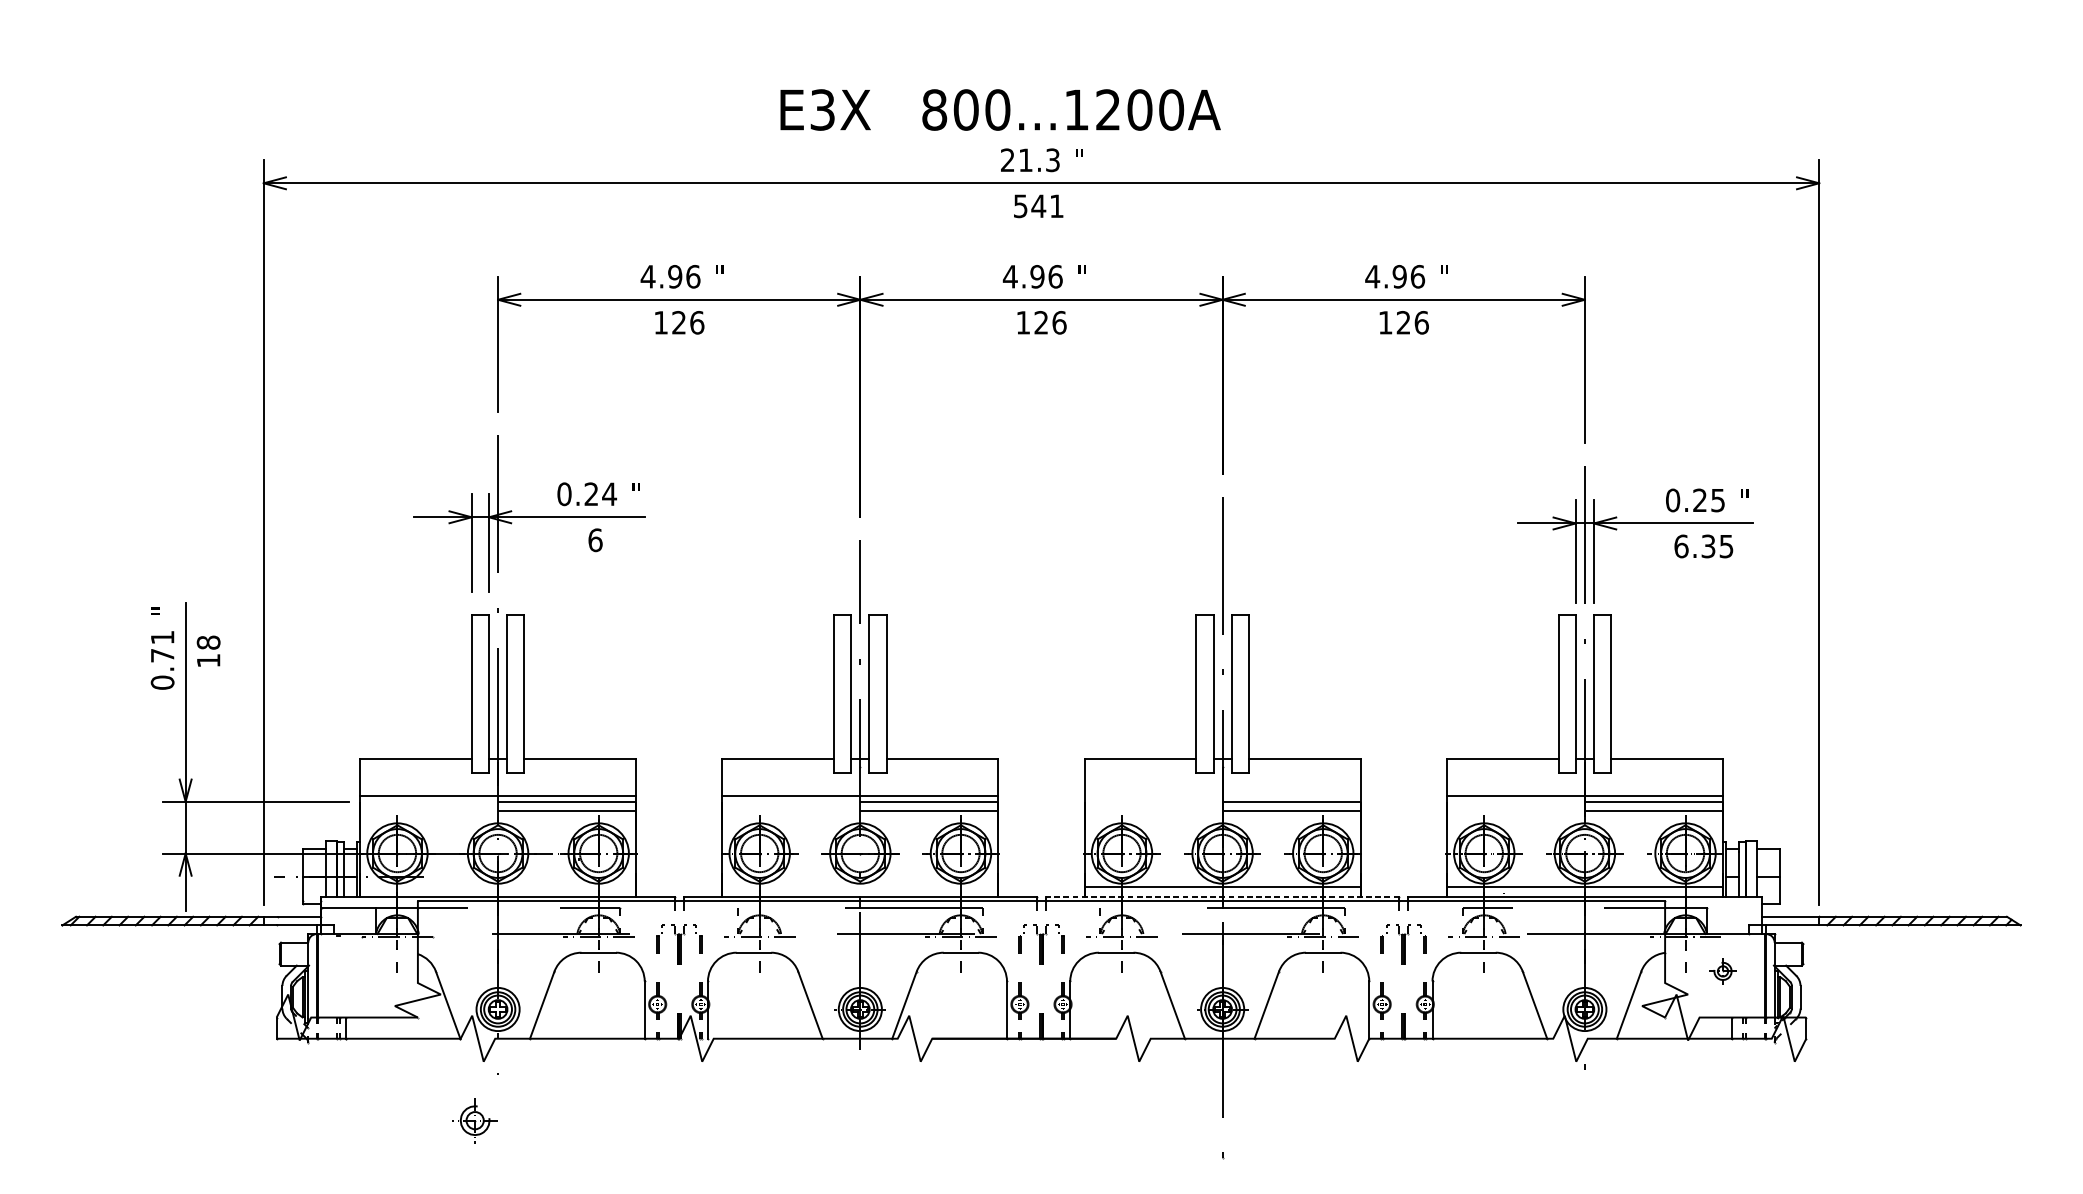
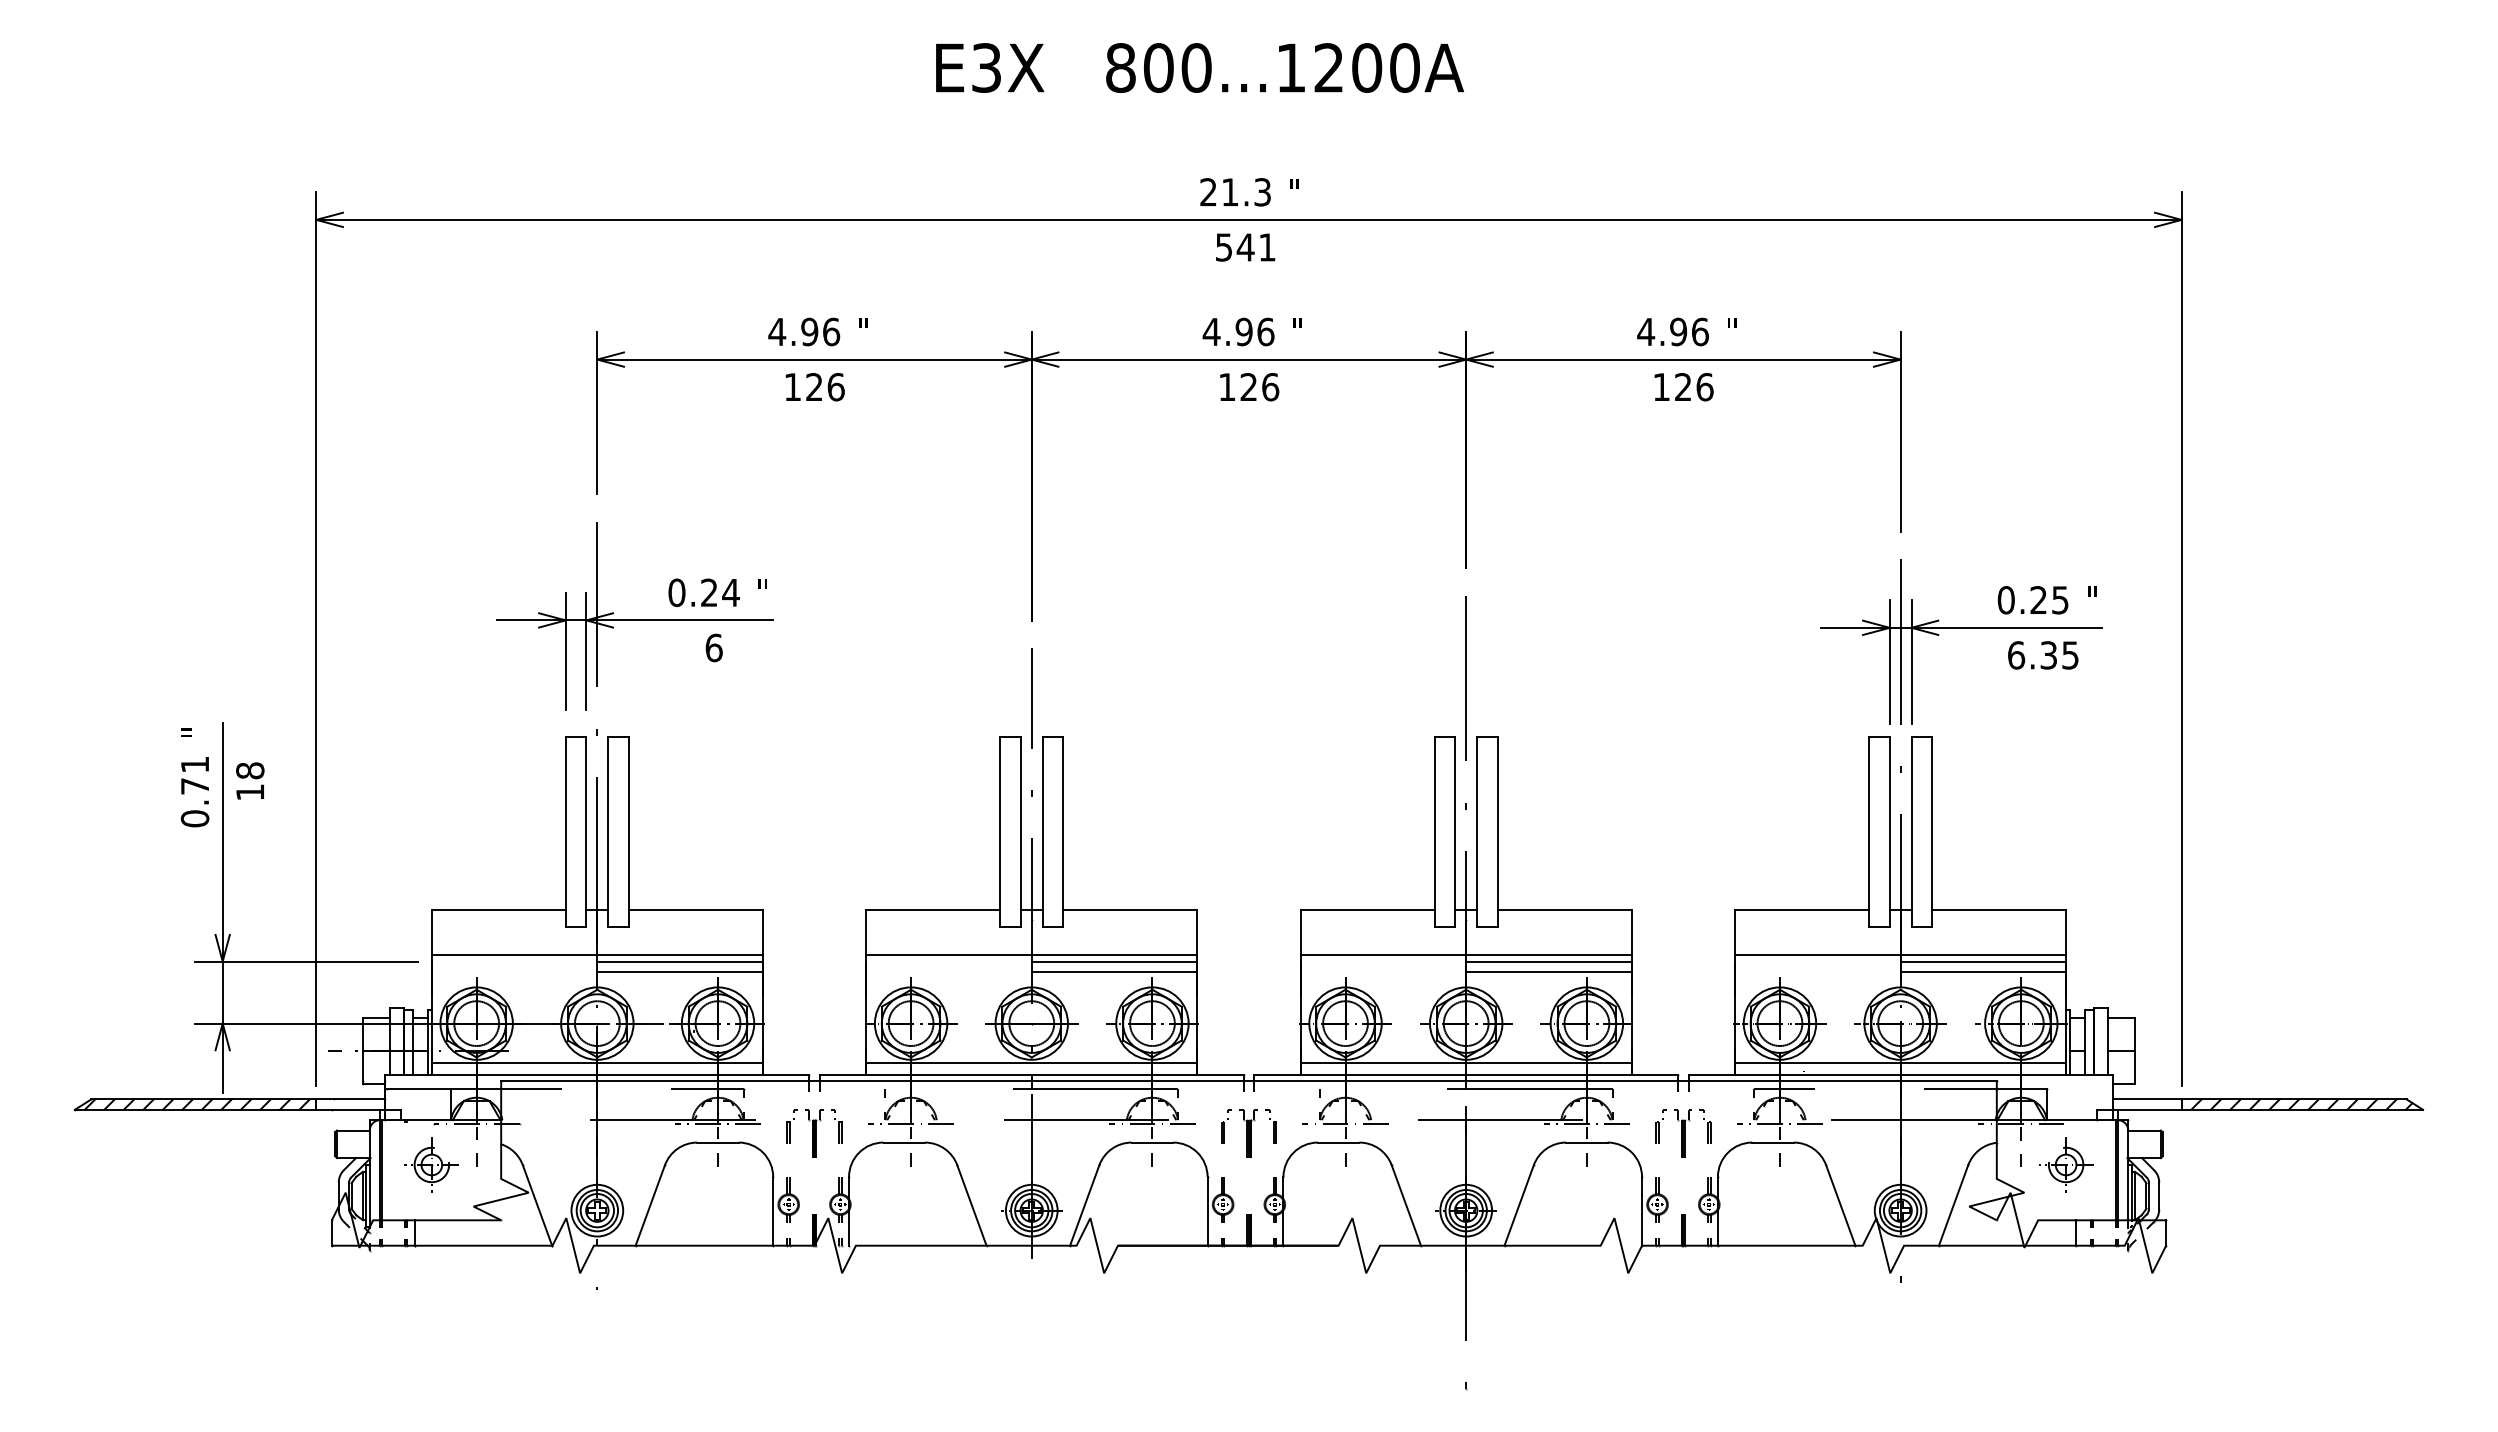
text: (1000, 109) -> (1199, 67), moved
line: (1222, 795) -> (1465, 954), added
line: (497, 886) -> (596, 1063), added
line: (860, 886) -> (1031, 1063), added
line: (1222, 896) -> (1465, 1075), dashed -> solid
part: (1723, 971) -> (2066, 1164), size x1.67
part: (474, 1120) -> (431, 1164), moved

